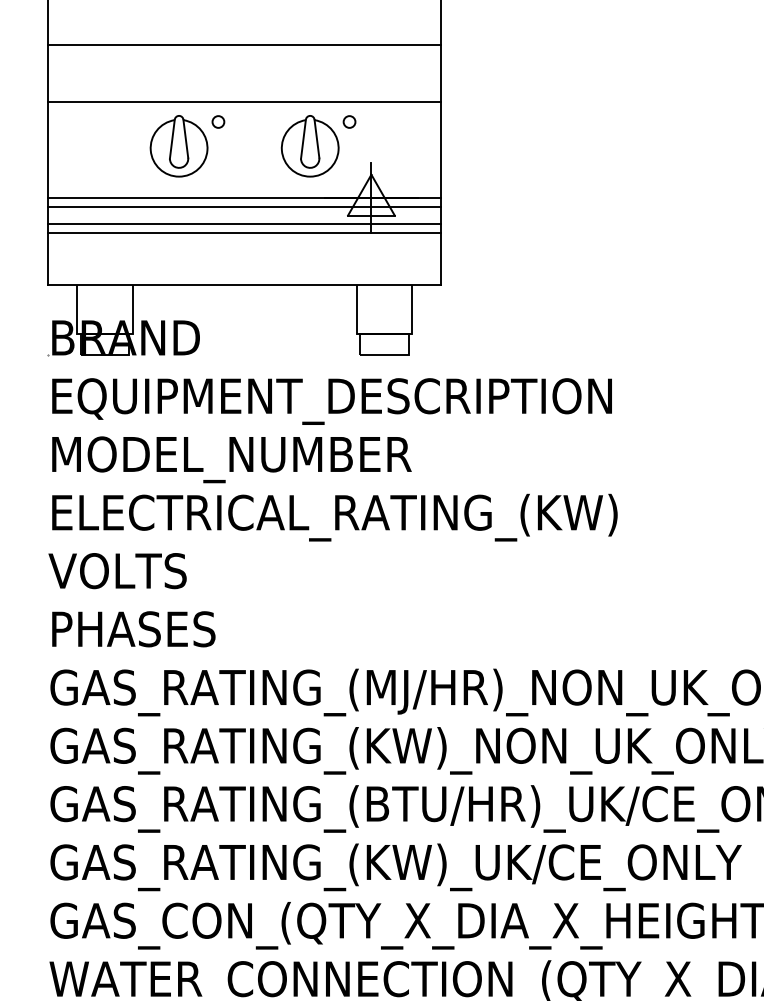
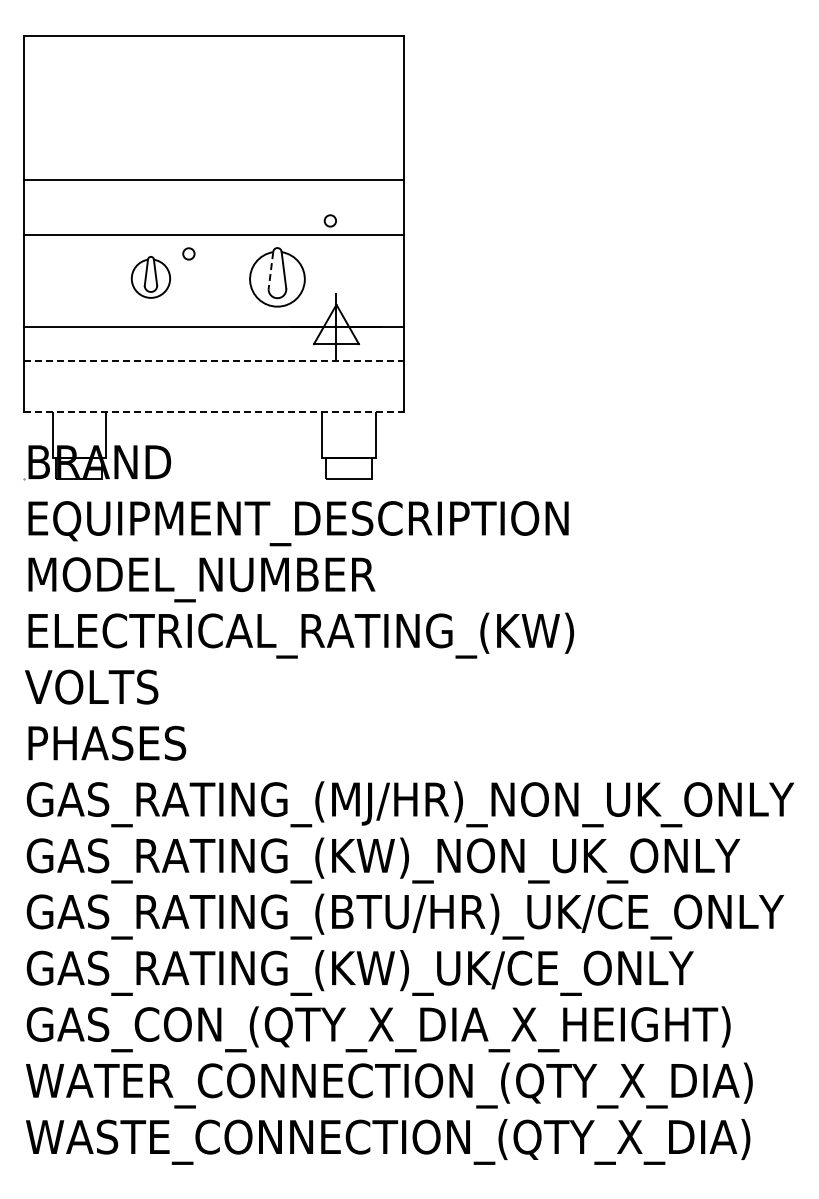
circle: (348, 121) -> (329, 220), moved
line: (303, 139) -> (270, 270), solid -> dashed
part: (178, 146) -> (150, 277), size x0.7
line: (243, 206) -> (213, 335), removed
line: (243, 224) -> (213, 352), removed
line: (244, 232) -> (214, 360), solid -> dashed
line: (244, 285) -> (214, 411), solid -> dashed

